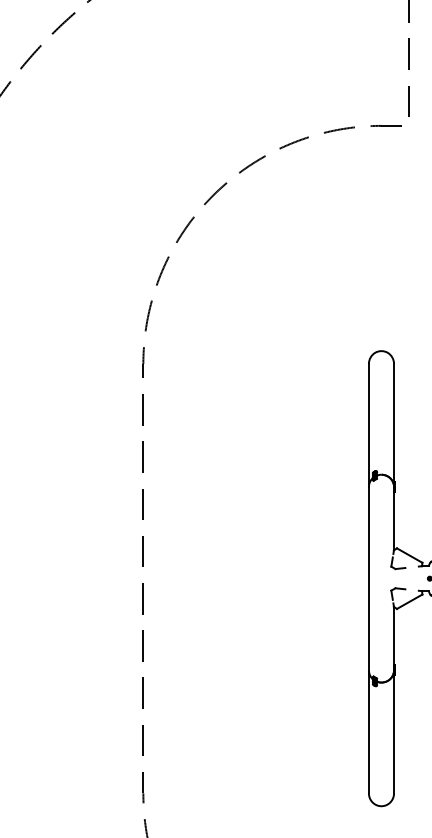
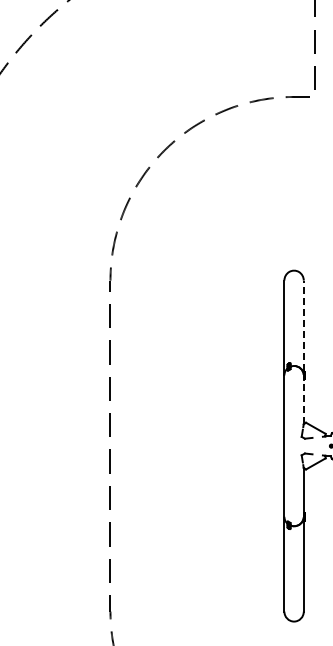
line: (393, 422) -> (303, 325), solid -> dashed
line: (393, 520) -> (303, 401), solid -> dashed

